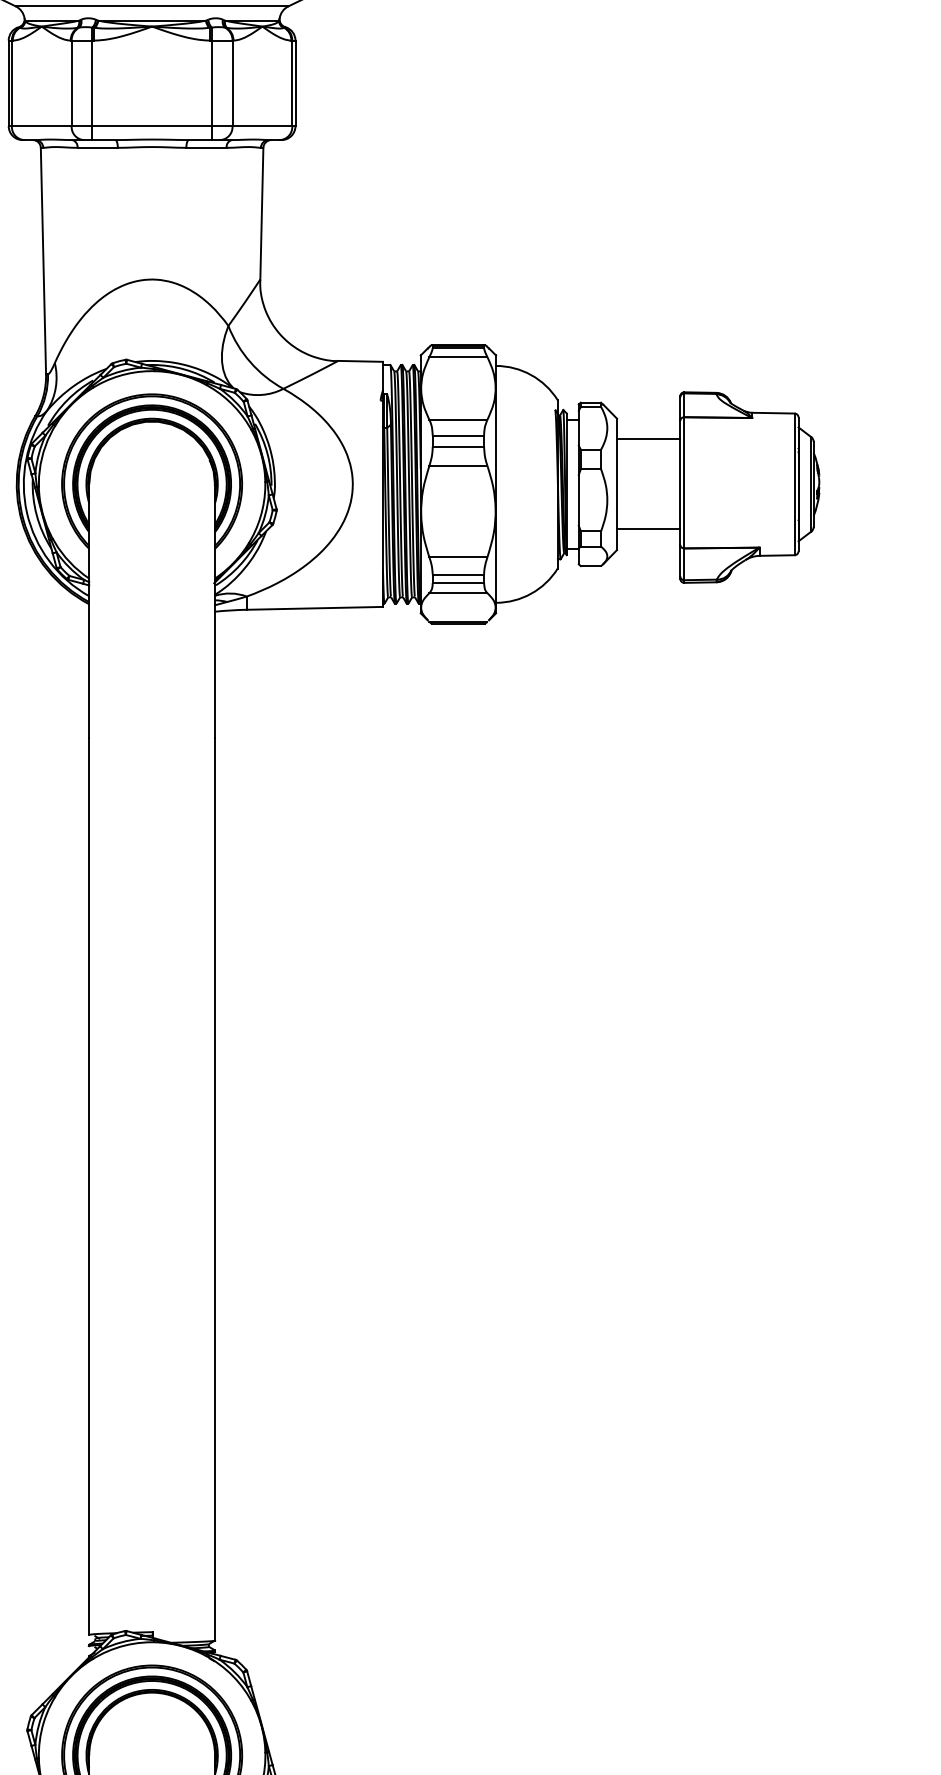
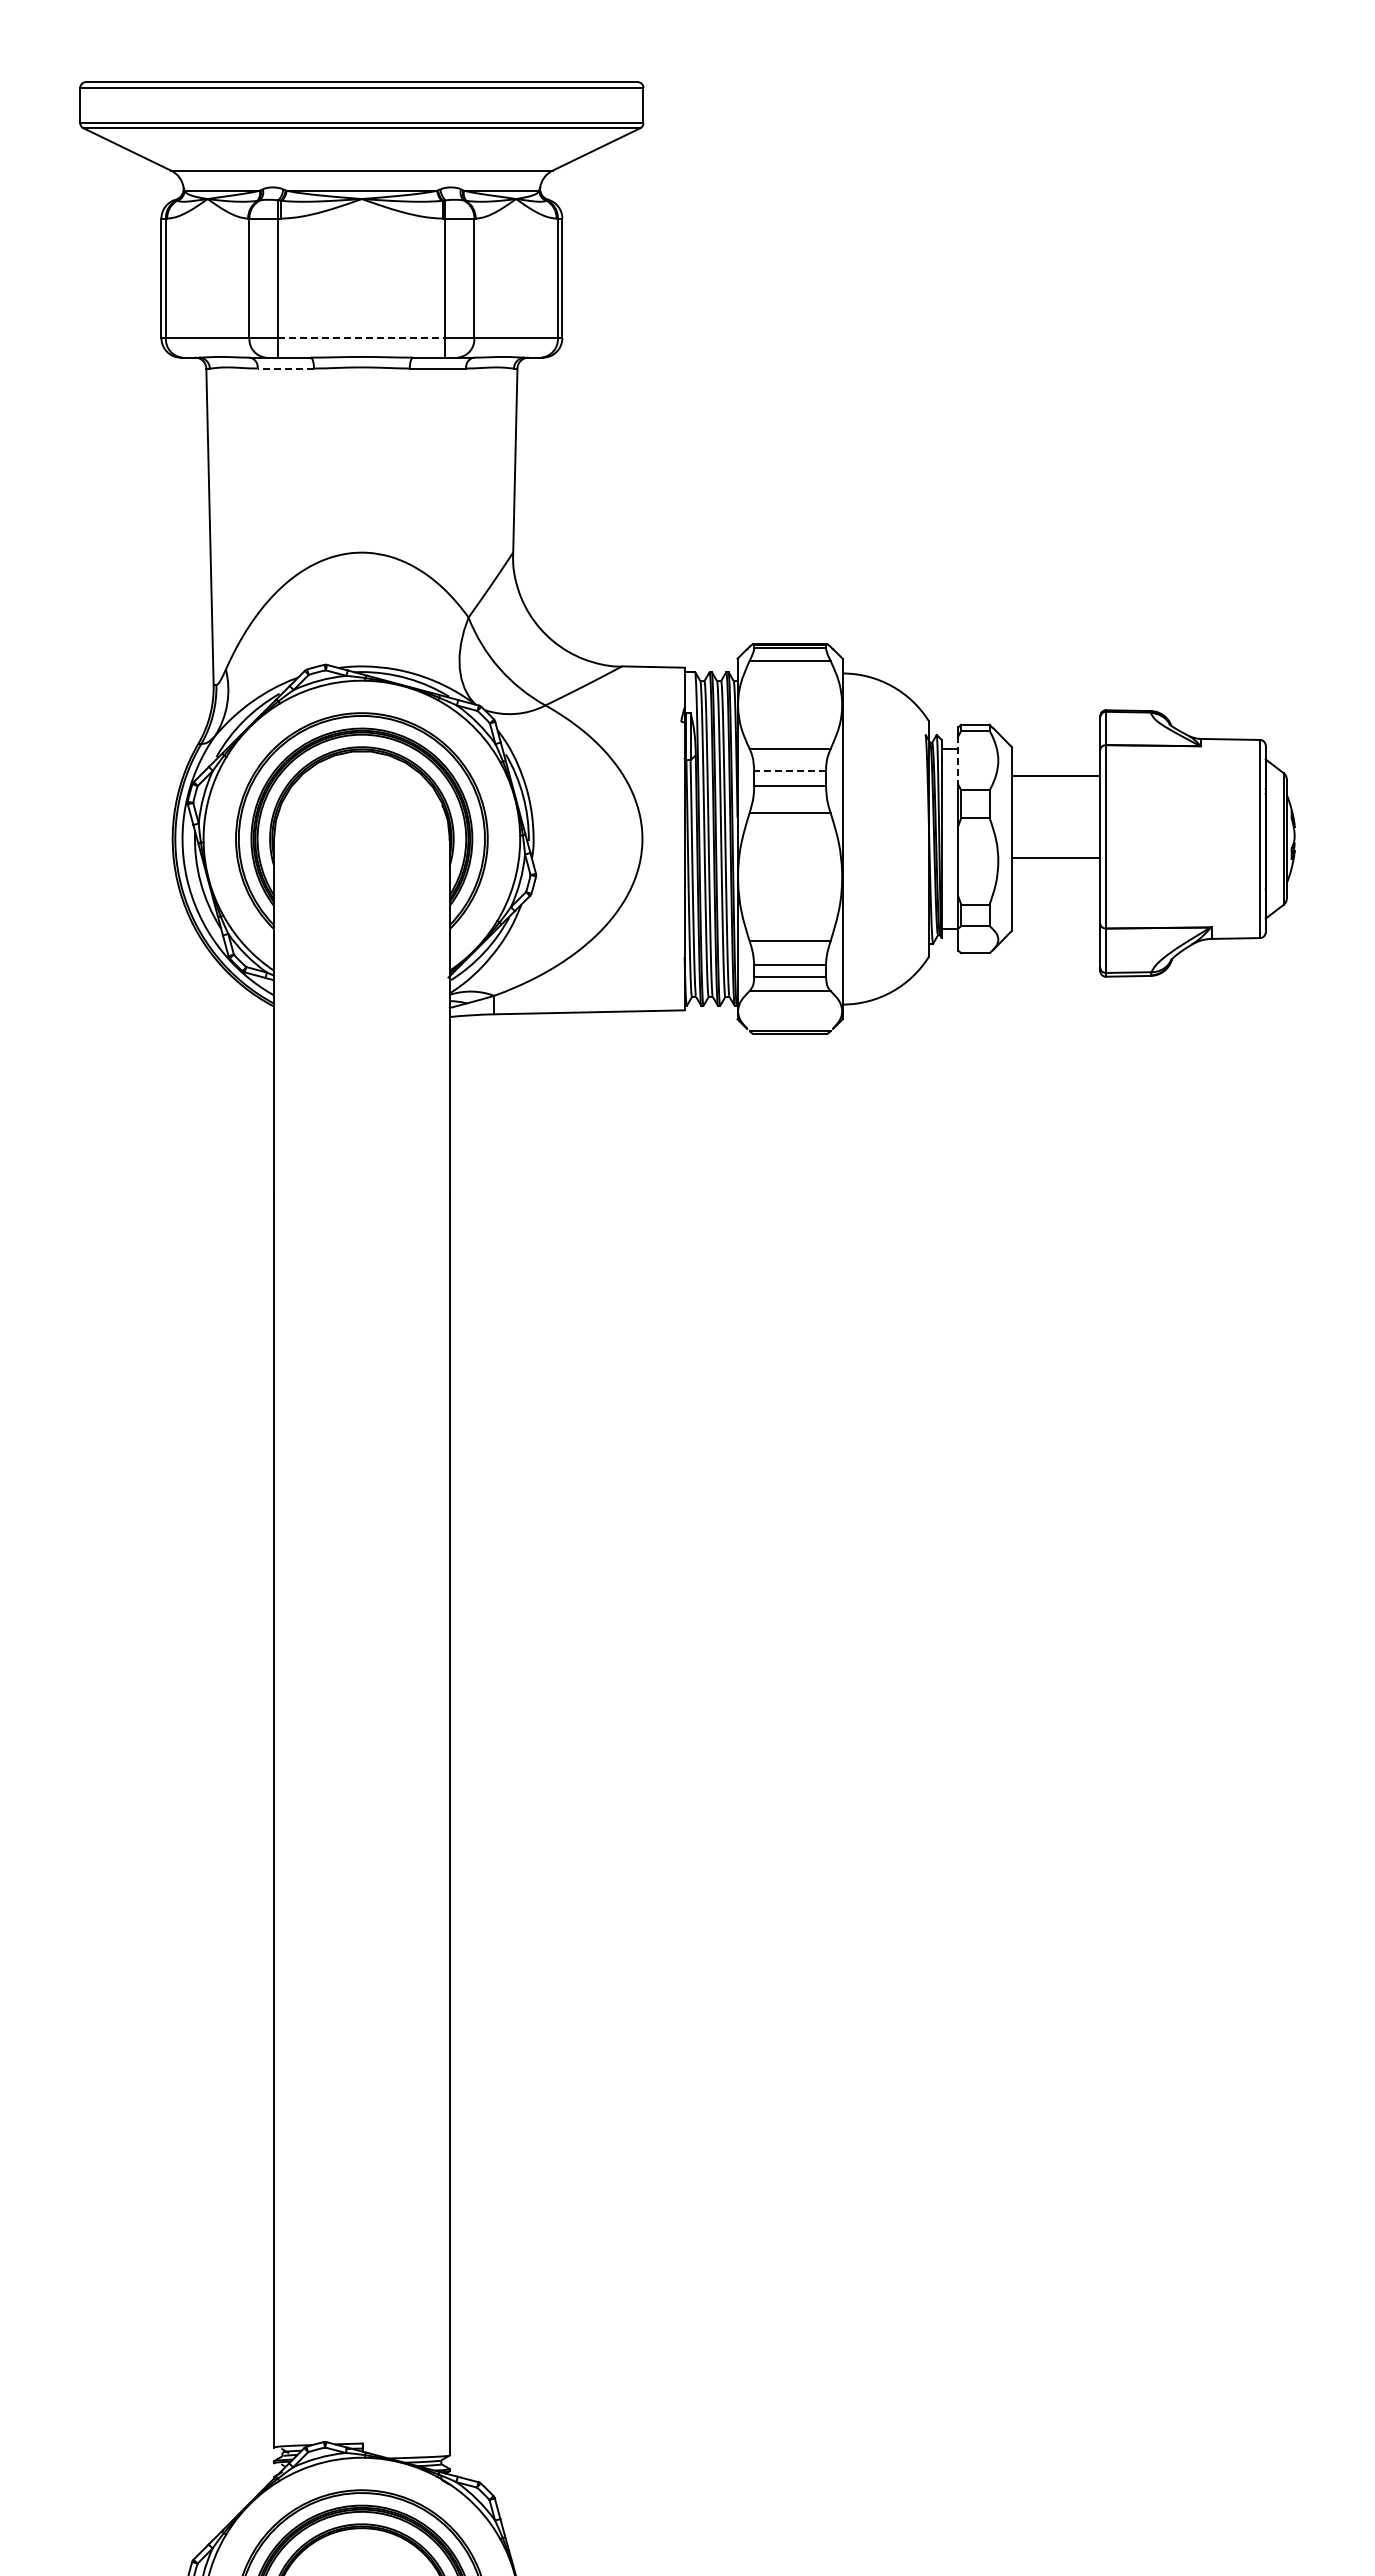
line: (151, 126) -> (361, 338), solid -> dashed
line: (97, 147) -> (285, 368), solid -> dashed
line: (578, 428) -> (958, 761), solid -> dashed
line: (458, 435) -> (790, 770), solid -> dashed
line: (648, 529) -> (1055, 857), moved

